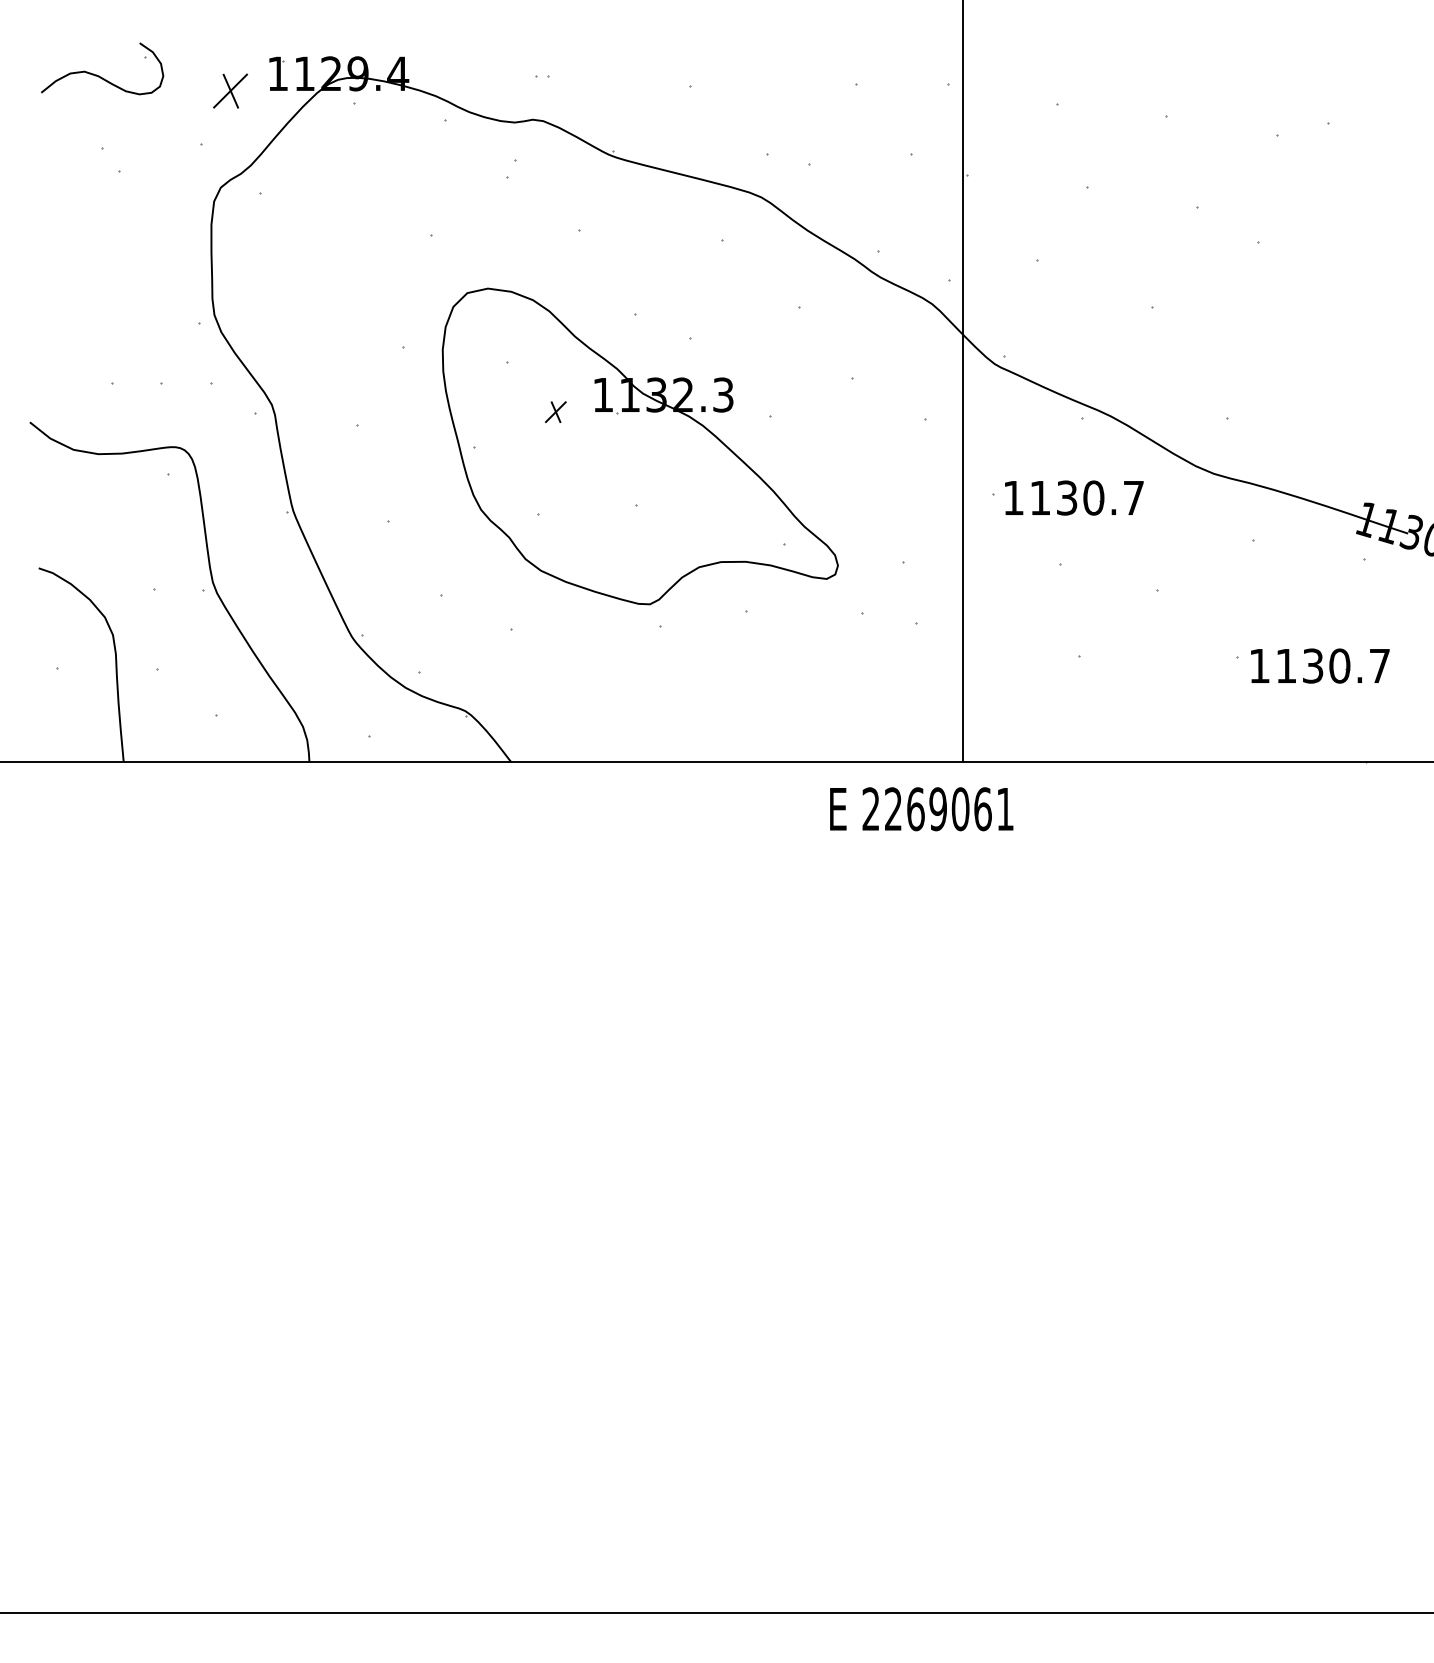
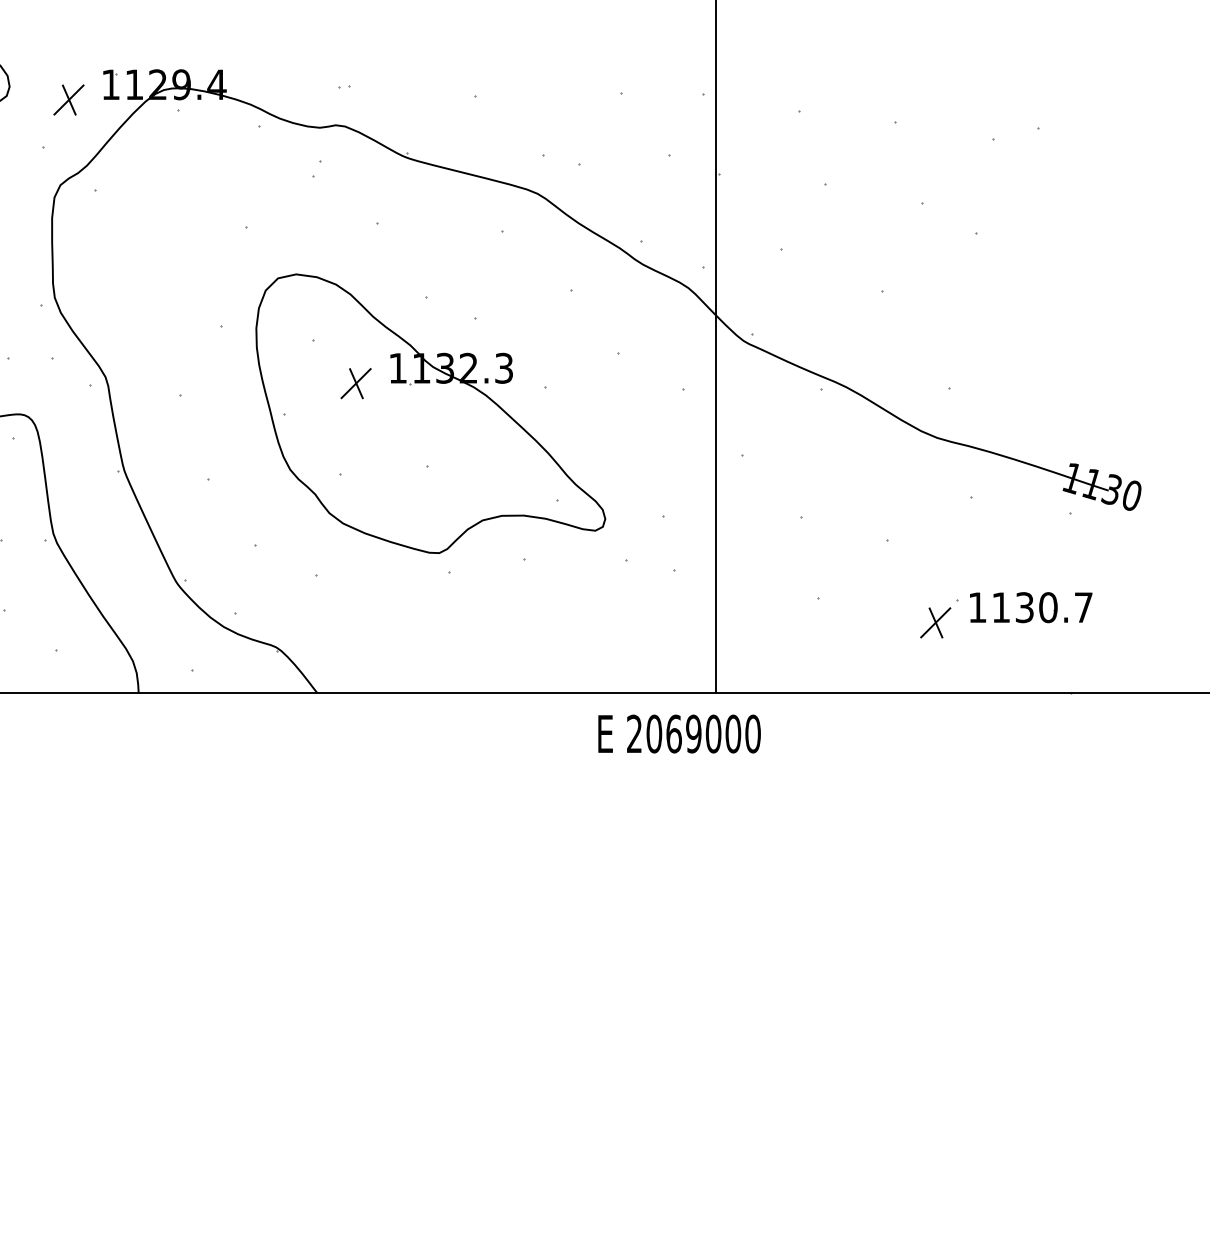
part: (555, 411) -> (355, 382), size x1.67
part: (1074, 497) -> (814, 458), removed
part: (1211, 682) -> (935, 622), added
text: (949, 809) -> (703, 734), 2269061 -> 2069000

